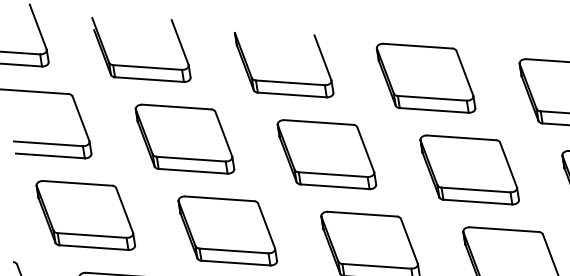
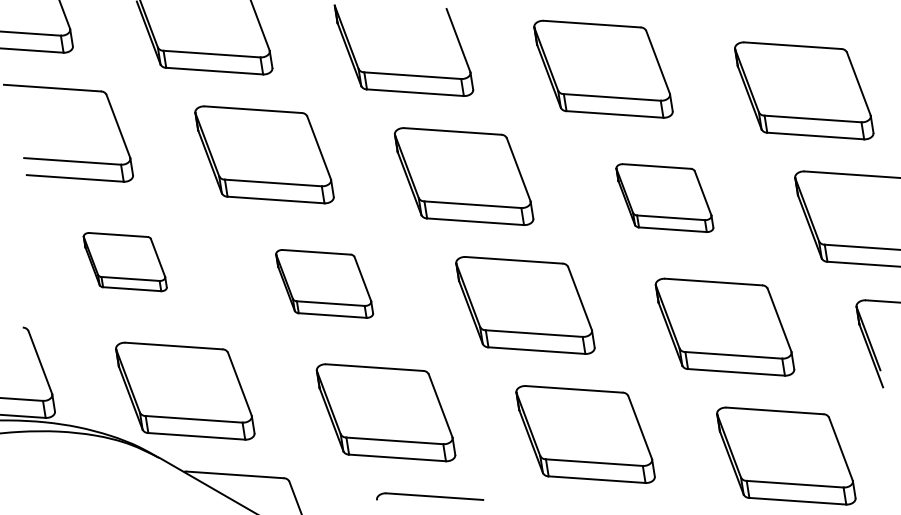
part: (469, 169) -> (664, 197), size x0.7
part: (86, 215) -> (125, 261), size x0.6
part: (227, 230) -> (324, 283), size x0.7

